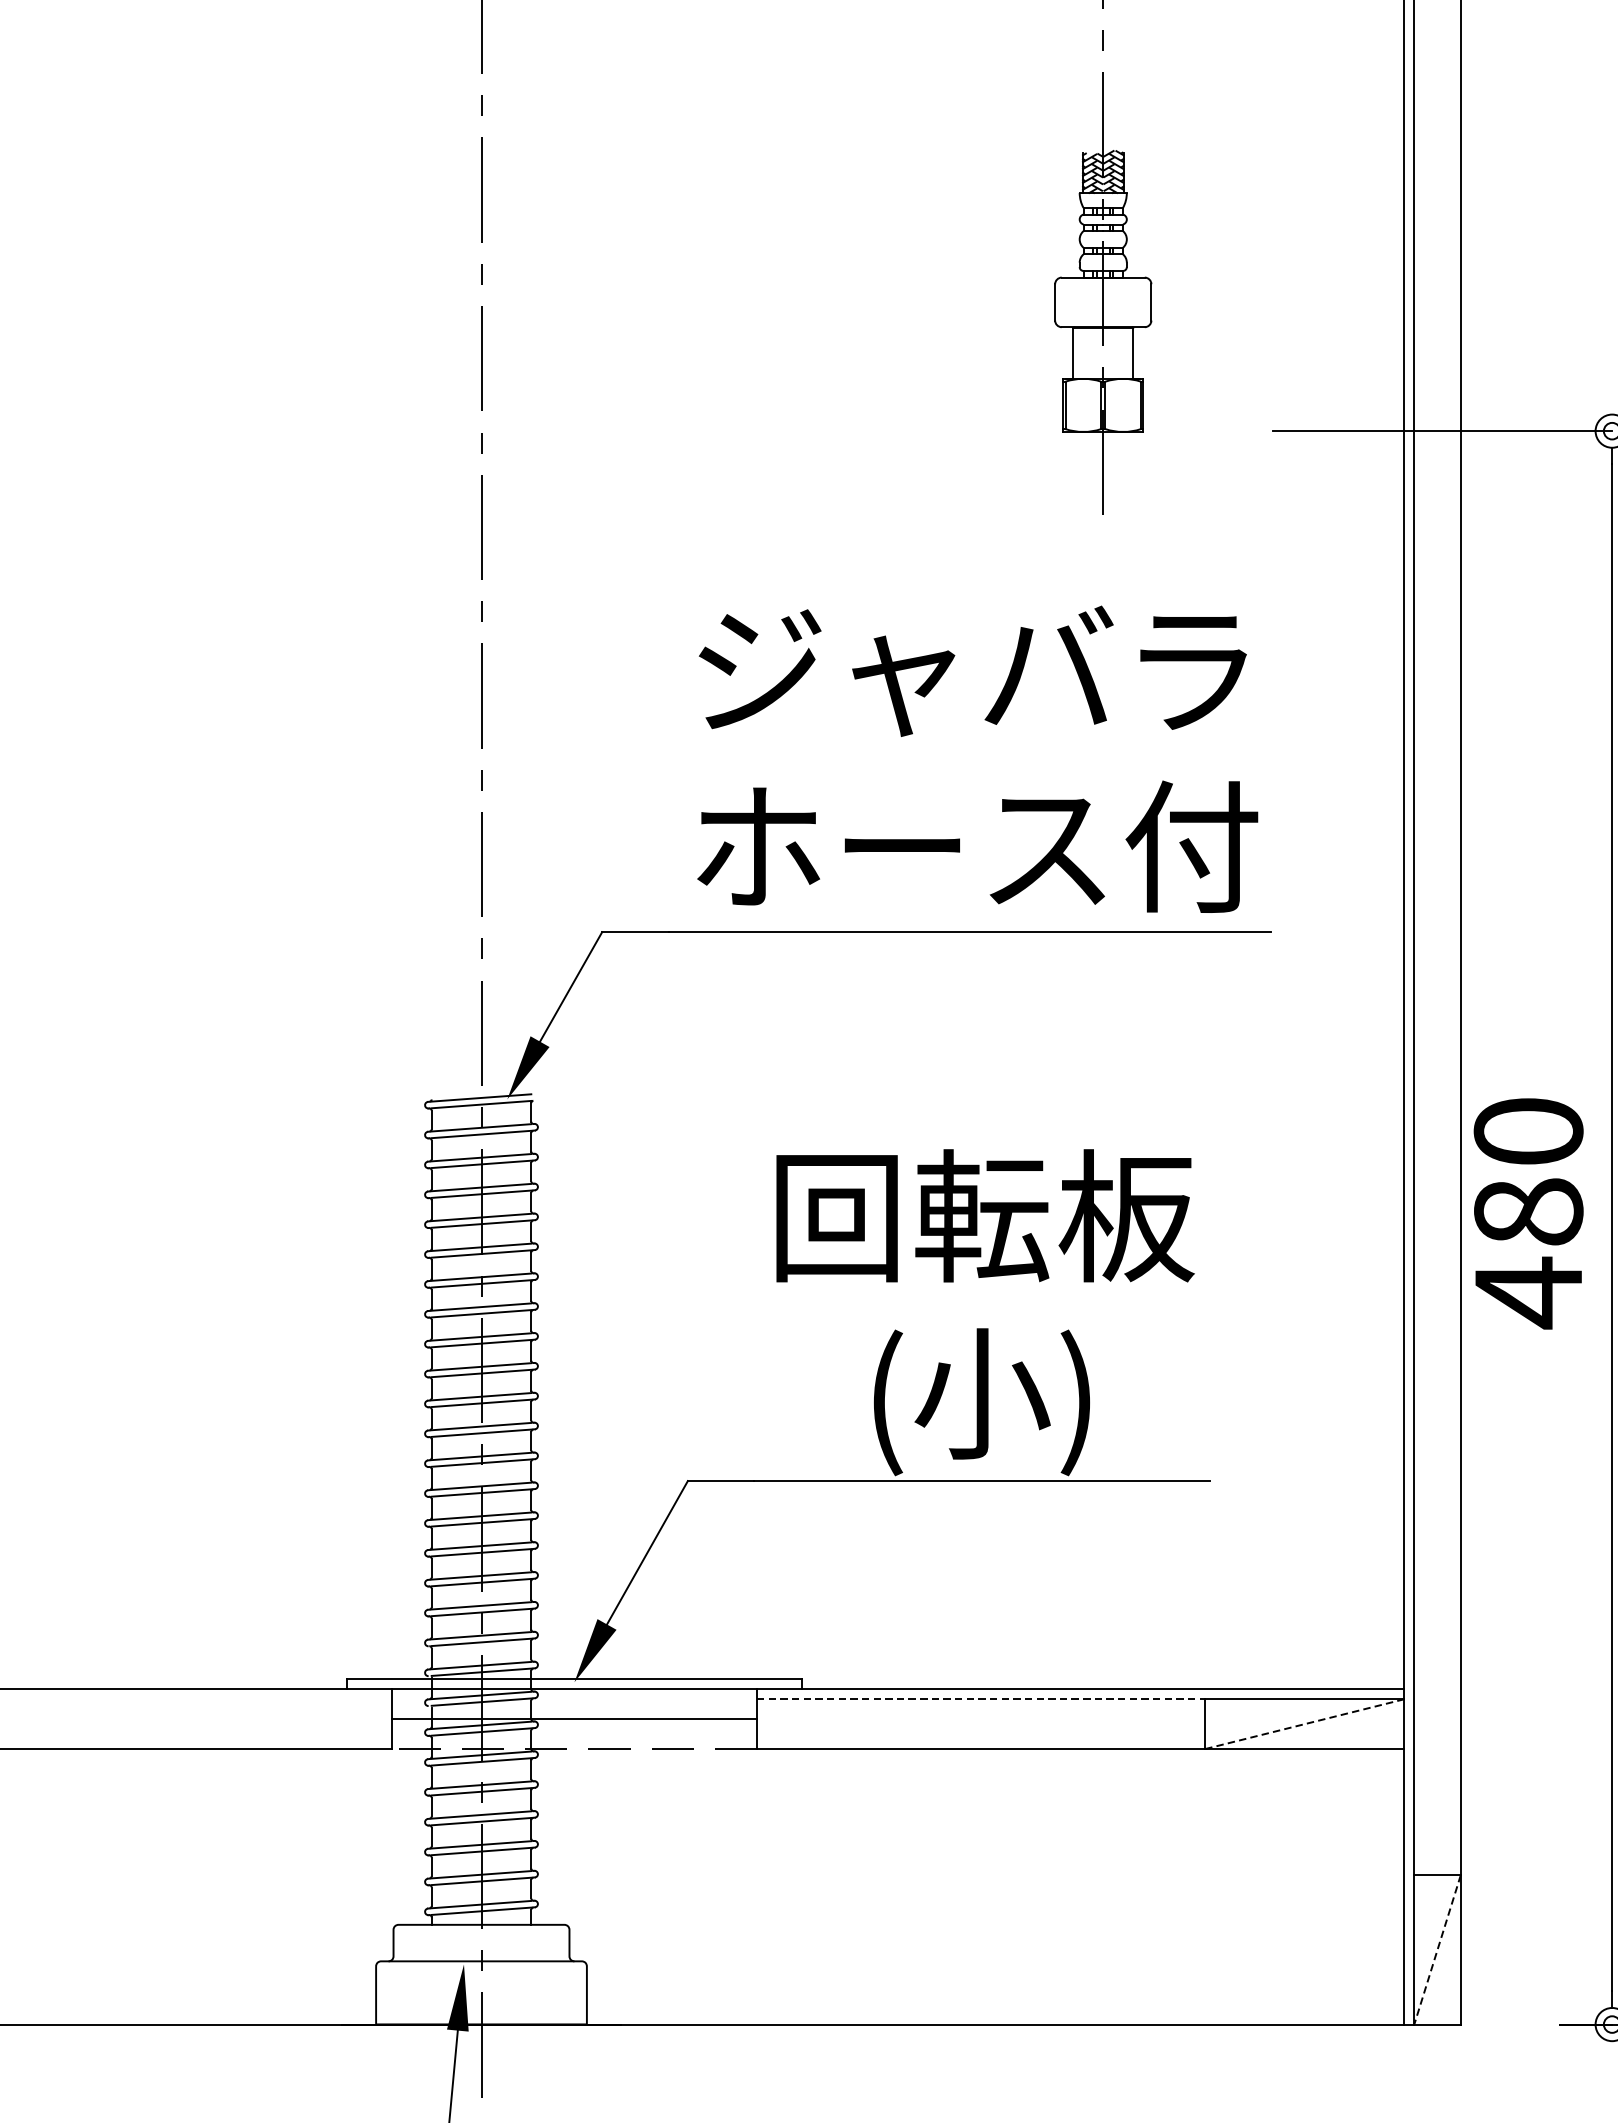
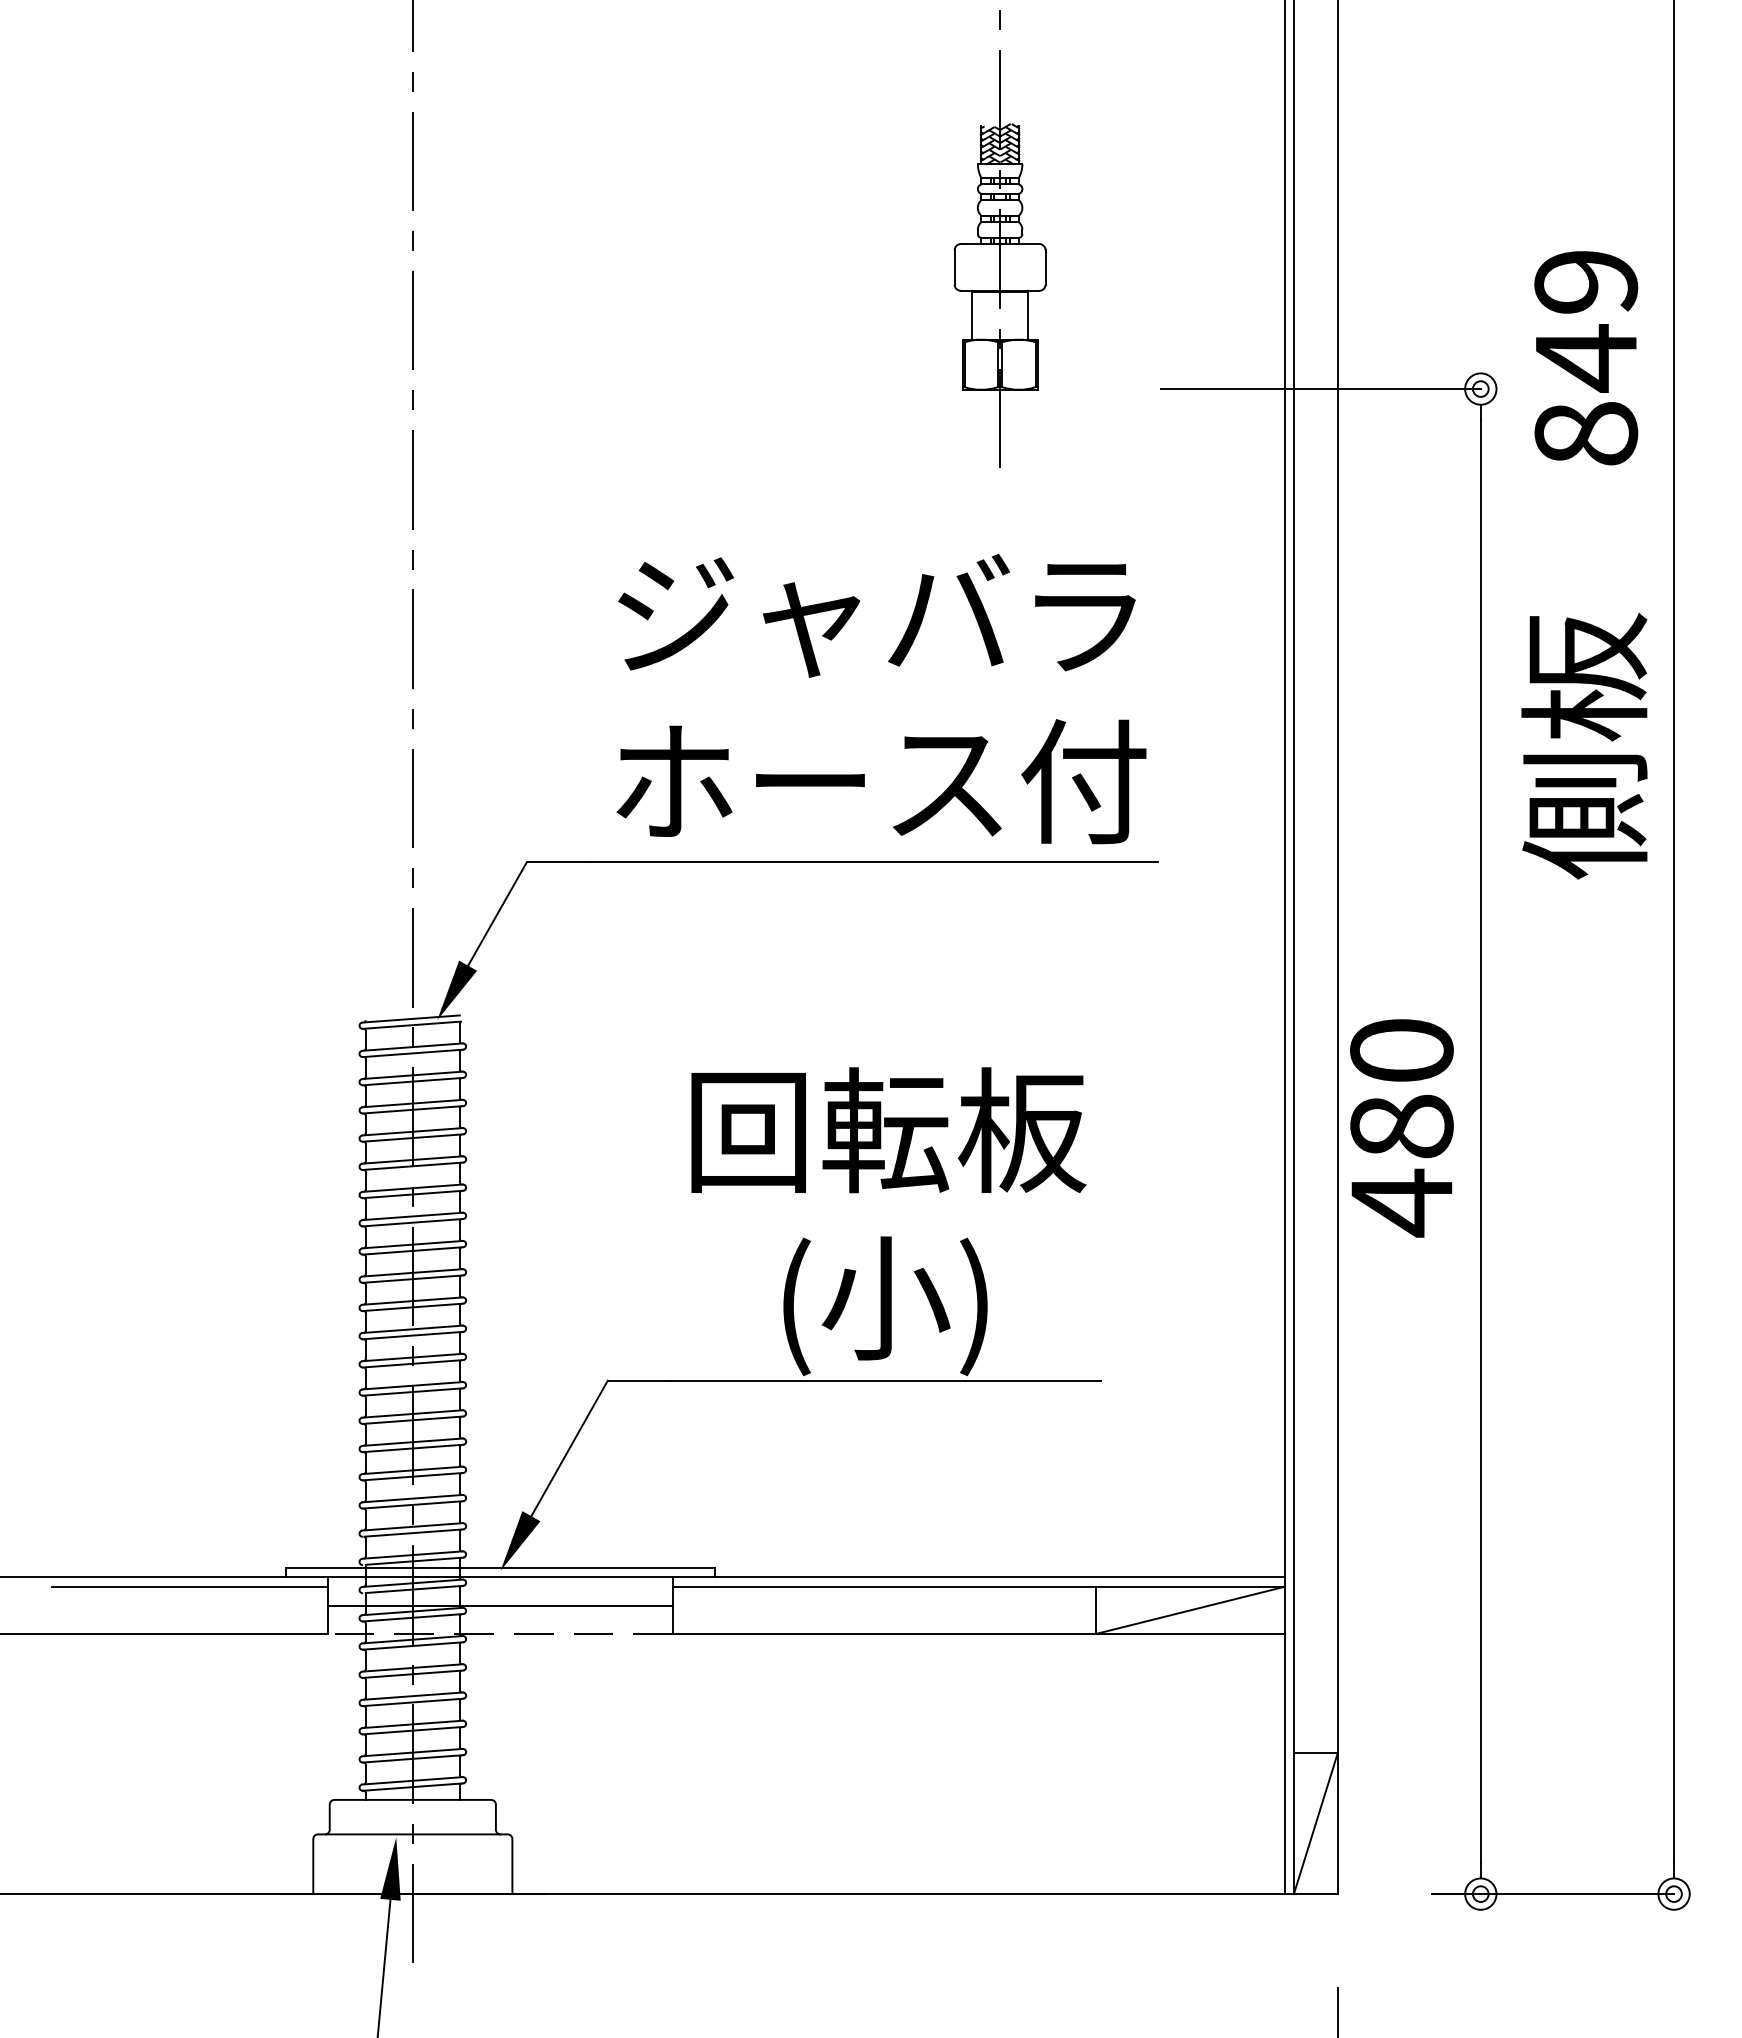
line: (246, 1698) -> (190, 1586), added
line: (980, 1698) -> (884, 1586), dashed -> solid
line: (1304, 1724) -> (1190, 1610), dashed -> solid
line: (1437, 1949) -> (1315, 1823), dashed -> solid

